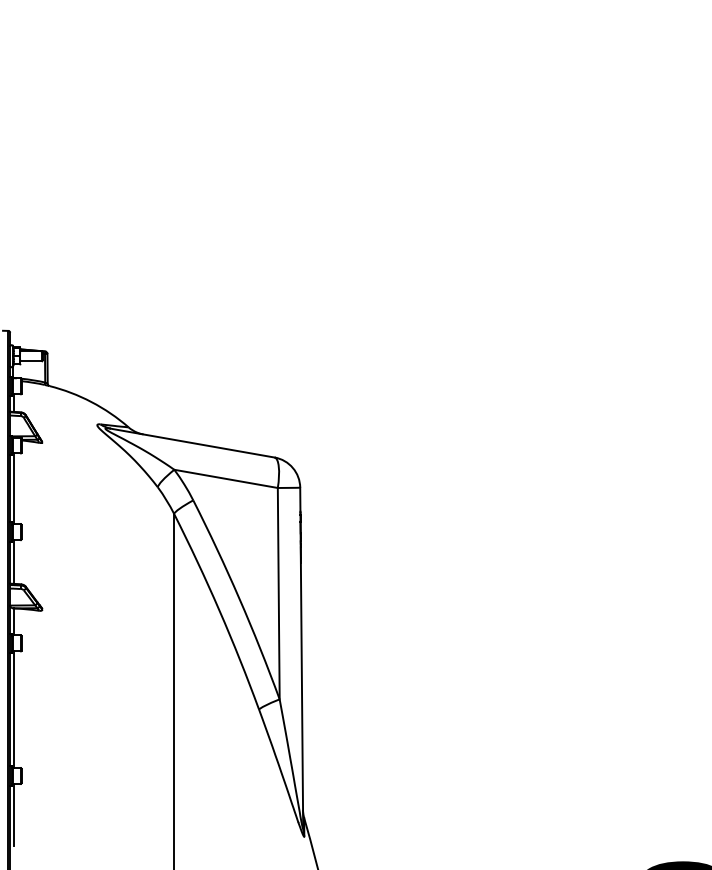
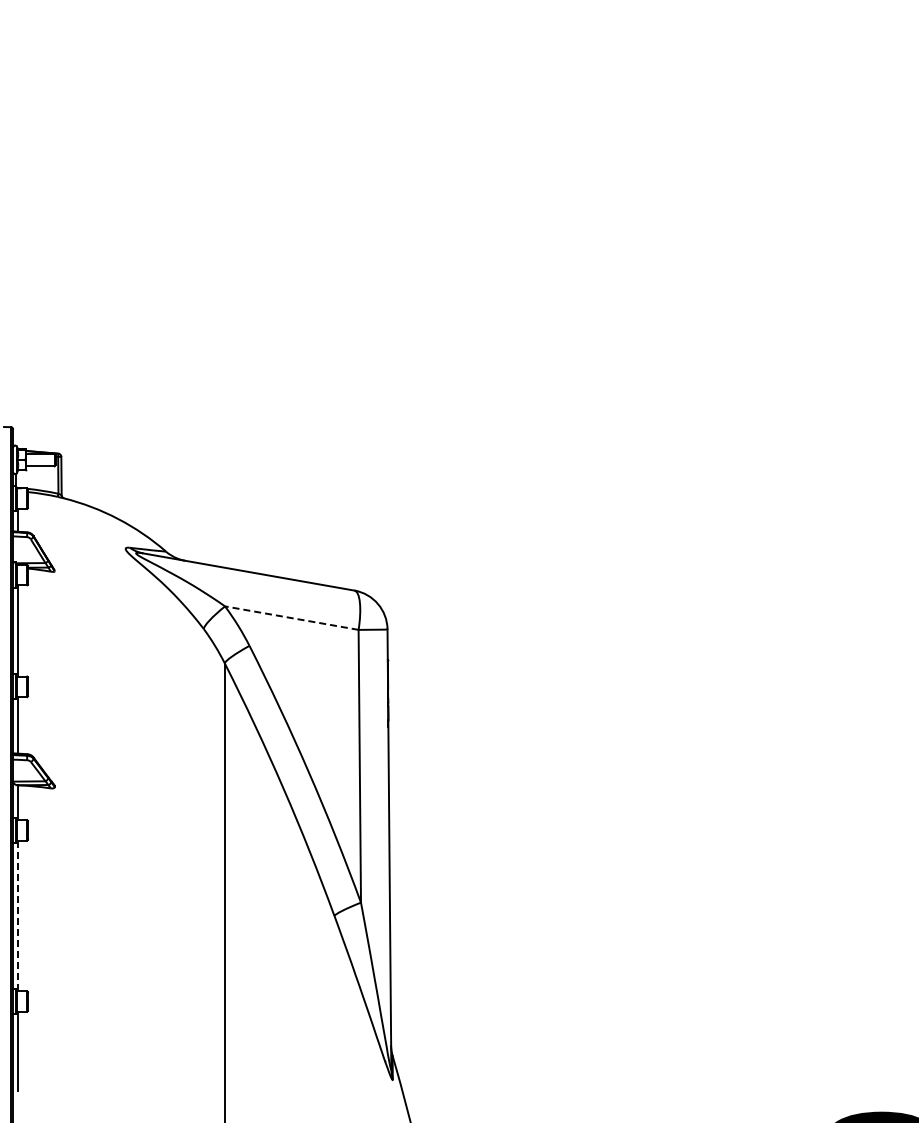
line: (225, 479) -> (291, 618), solid -> dashed
line: (13, 709) -> (17, 915), solid -> dashed

